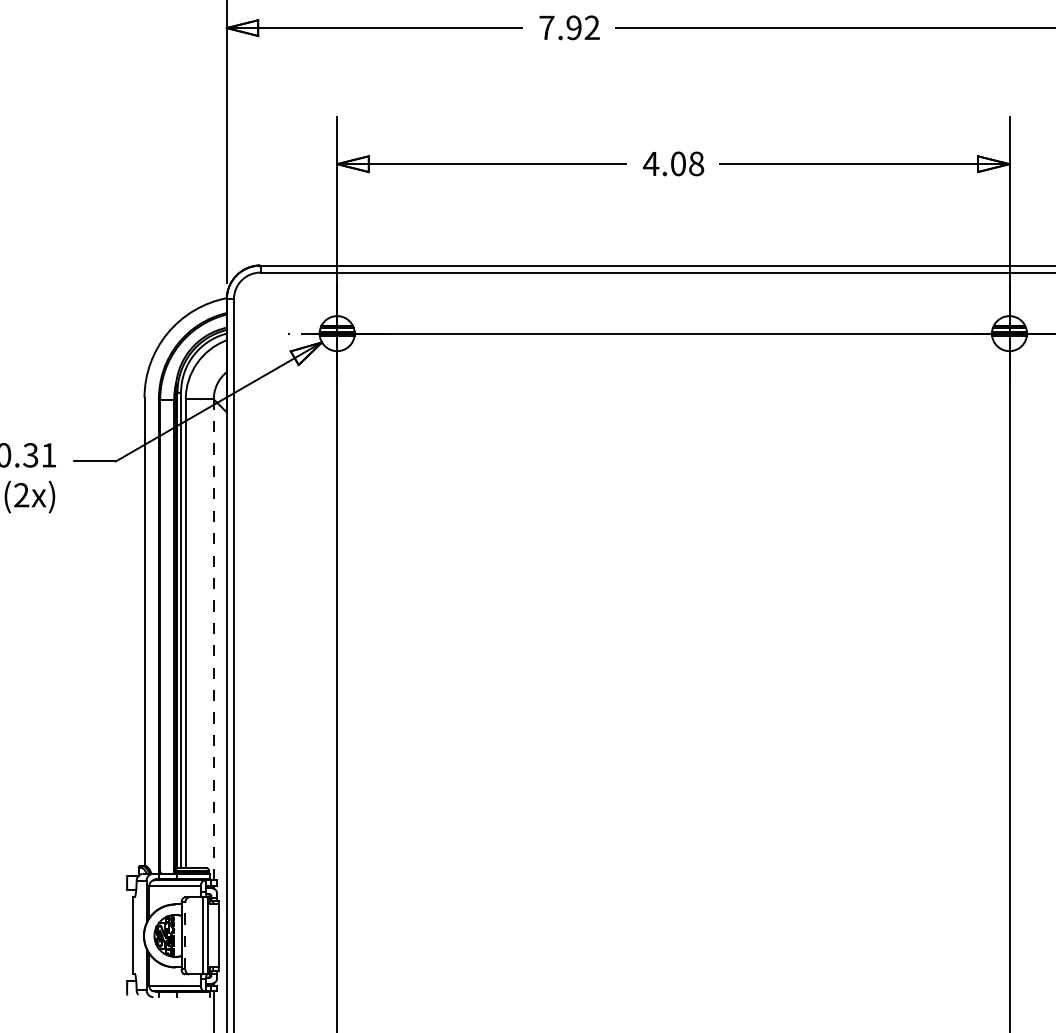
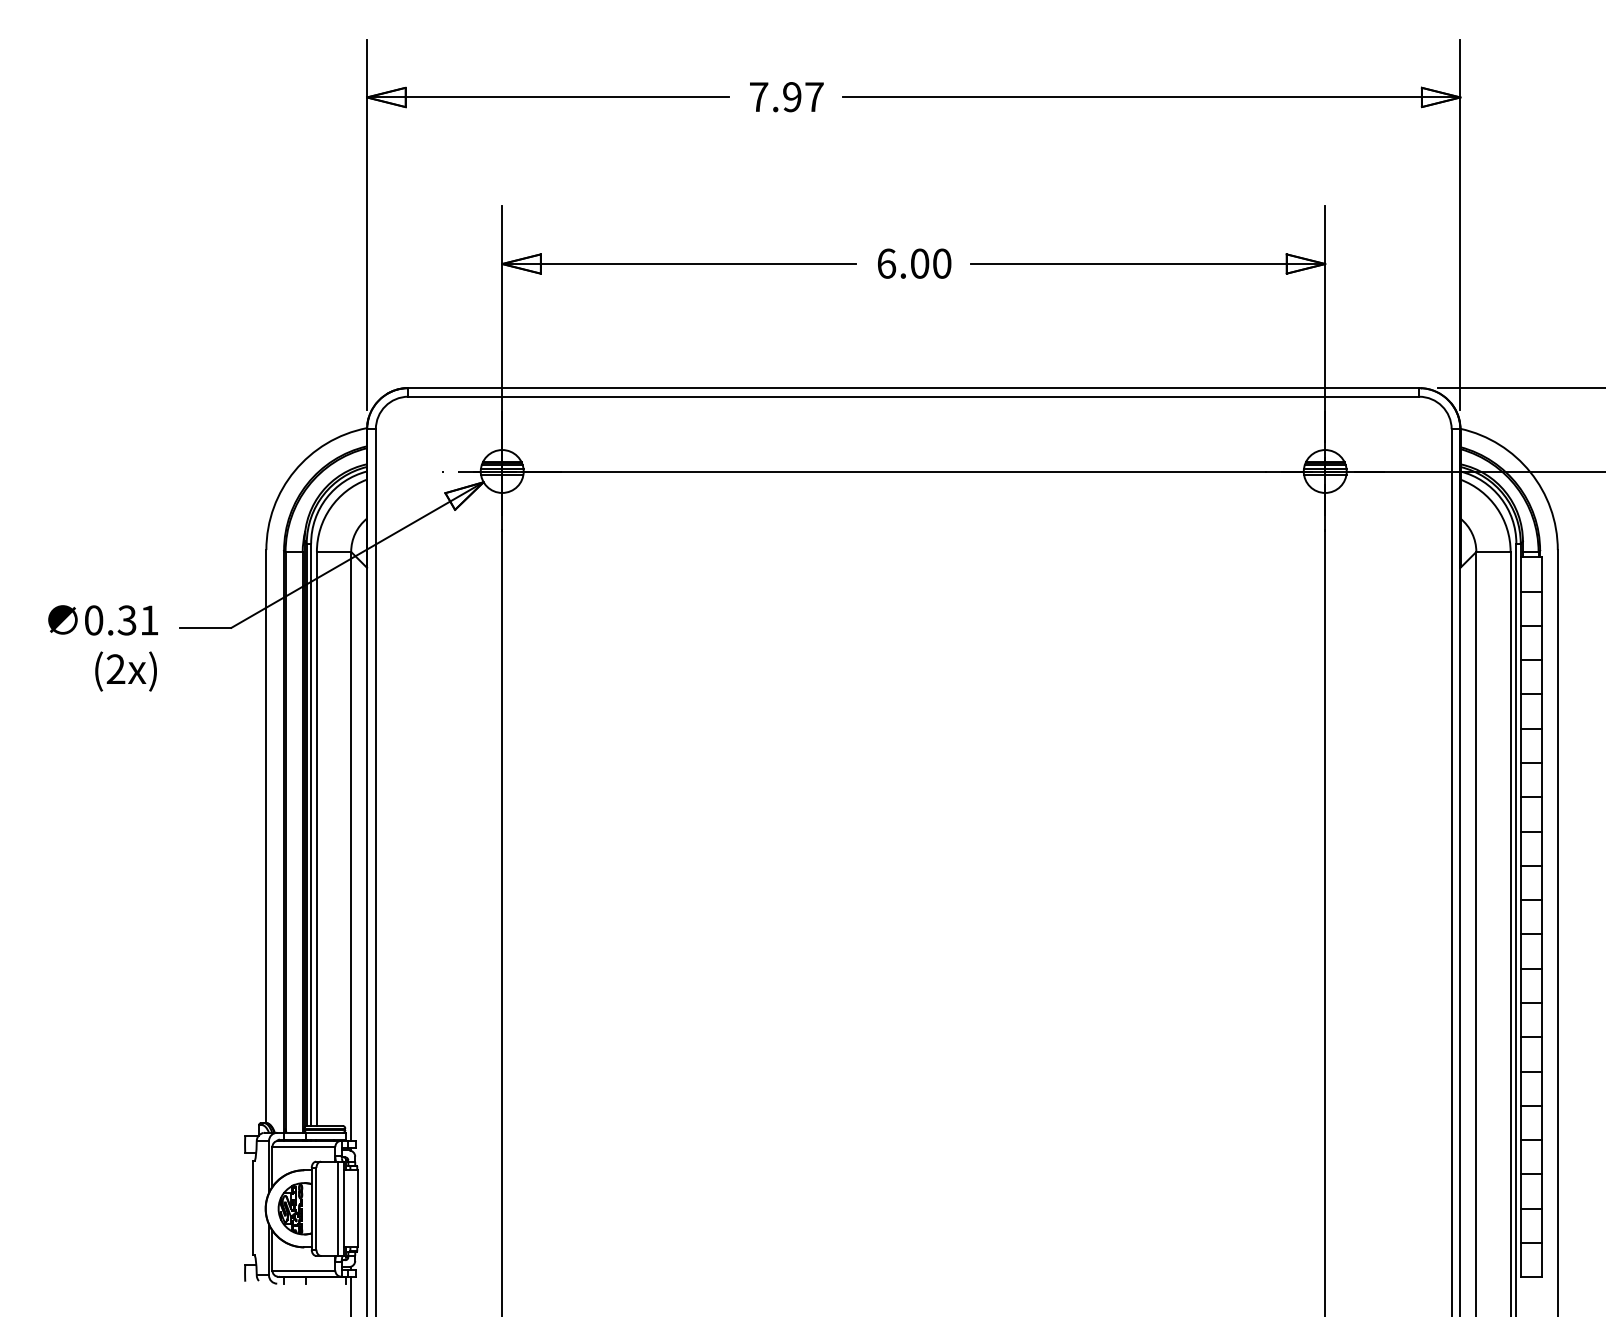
text: (592, 27) -> (814, 96), 7.92 -> 7.97
text: (673, 163) -> (913, 263), 4.08 -> 6.00
line: (214, 639) -> (351, 845), dashed -> solid
line: (185, 935) -> (316, 1208), dashed -> solid

